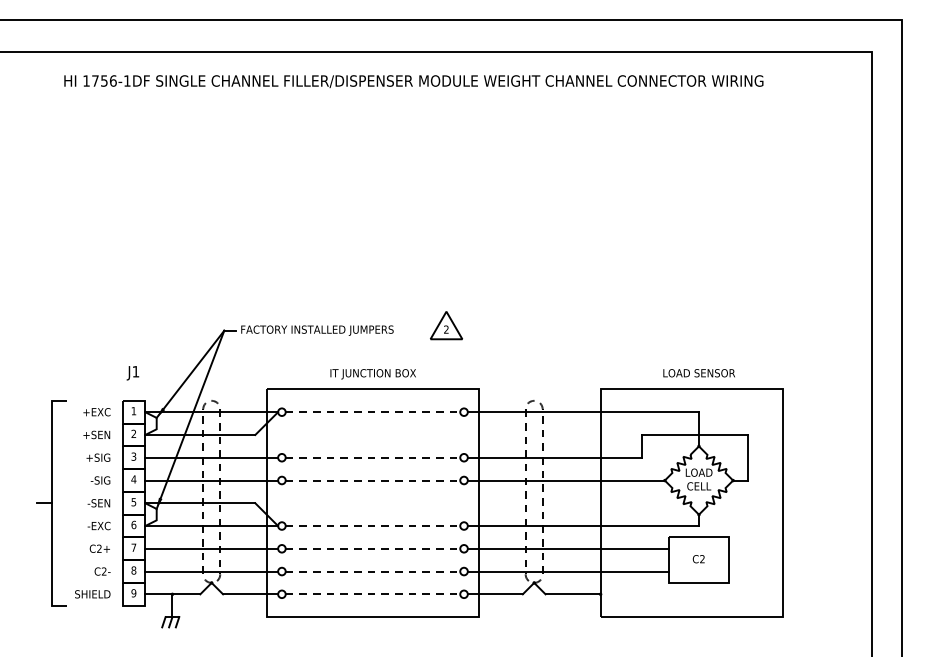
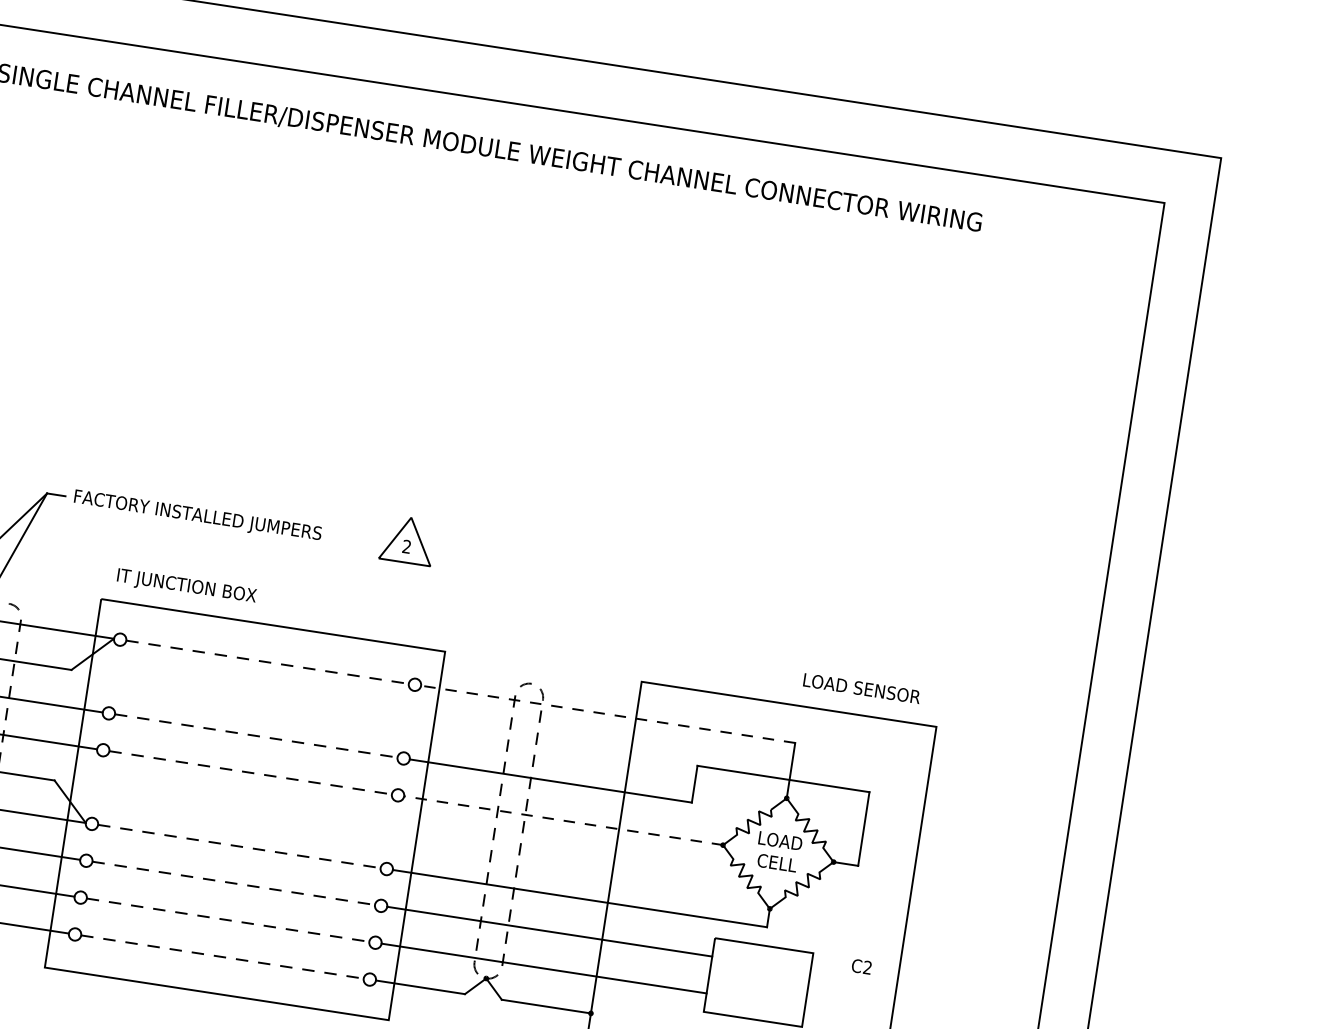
text: (698, 373) -> (860, 688), moved
text: (372, 374) -> (185, 587), moved
line: (583, 412) -> (608, 714), solid -> dashed
line: (566, 480) -> (563, 820), solid -> dashed
text: (698, 559) -> (861, 967), moved

